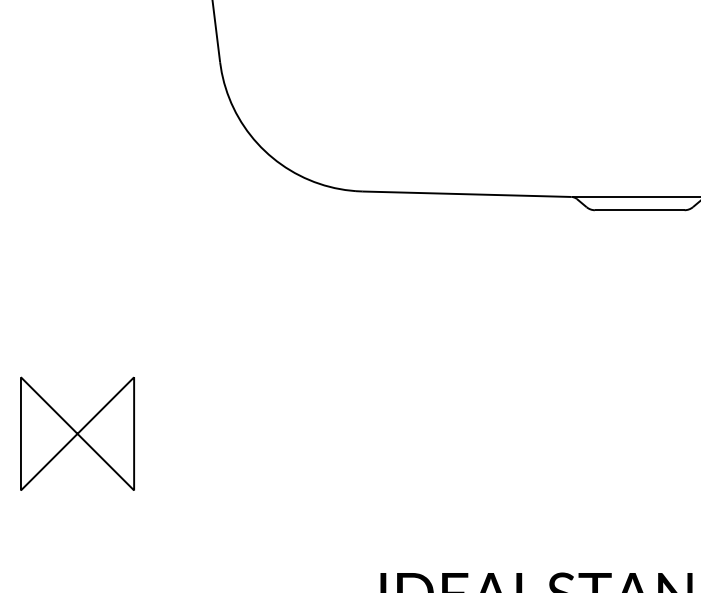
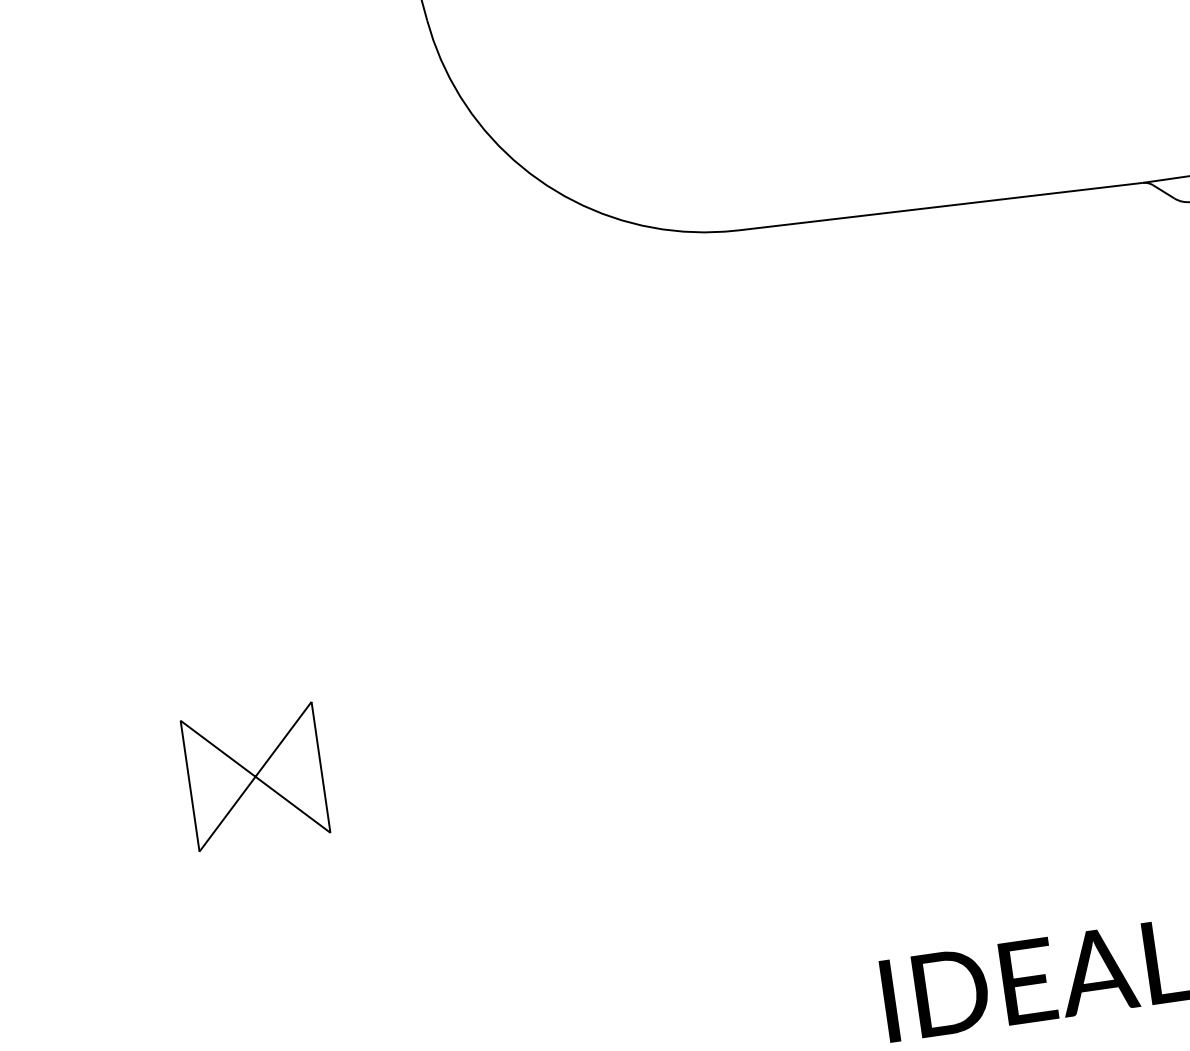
part: (77, 433) -> (255, 776), size x0.6

